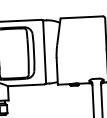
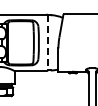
line: (44, 51) -> (48, 42), solid -> dashed

